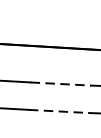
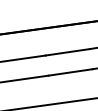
line: (61, 84) -> (68, 52), dashed -> solid
line: (60, 111) -> (71, 72), dashed -> solid

